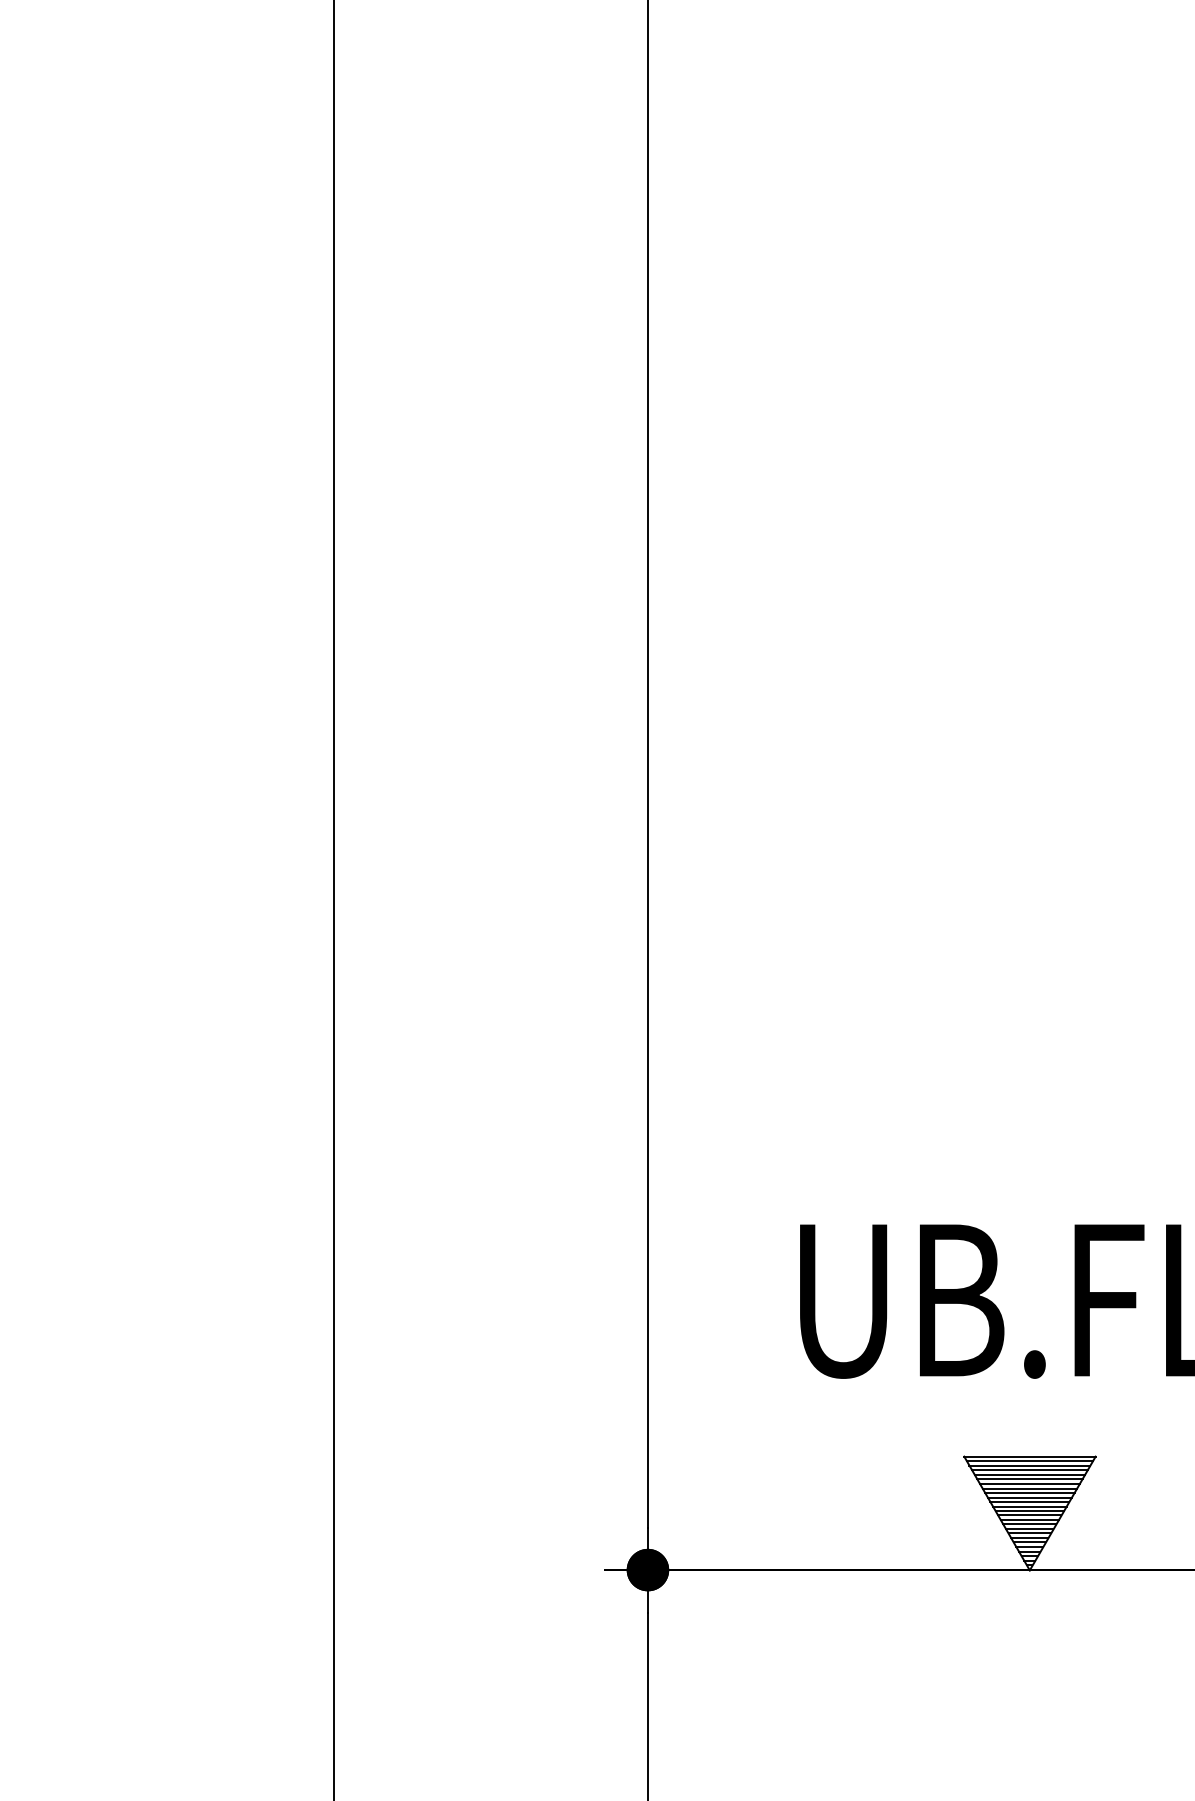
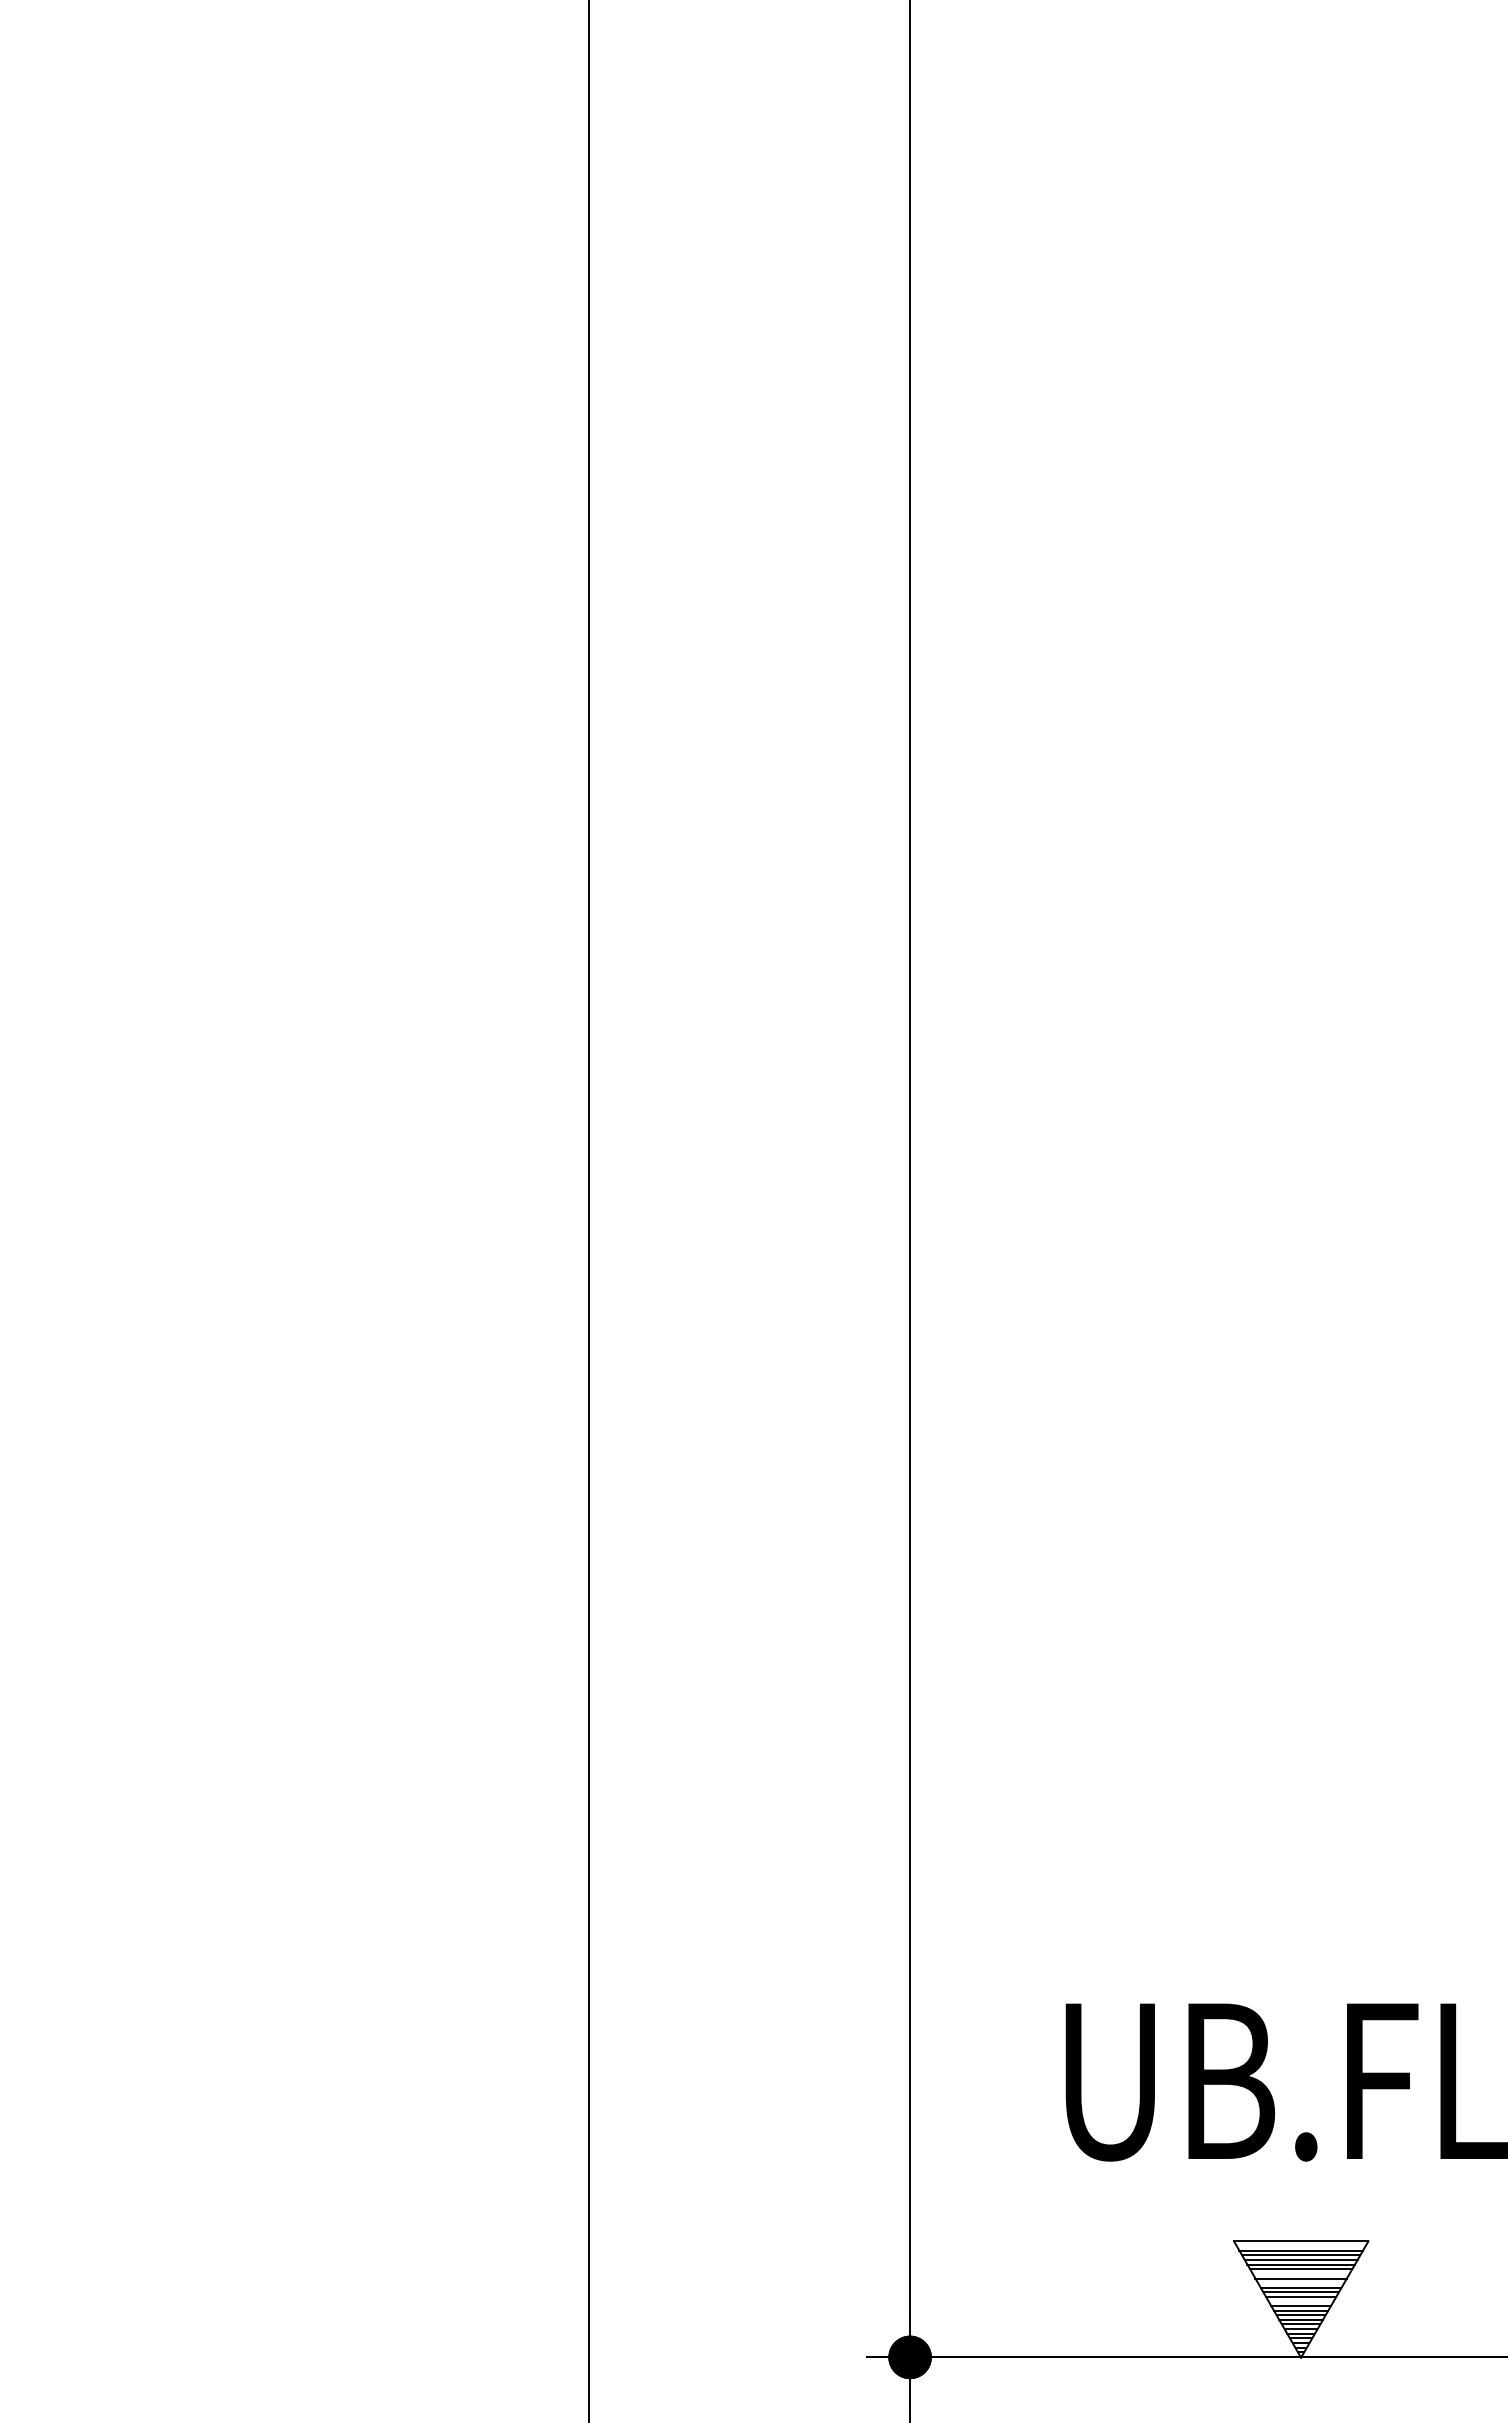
line: (1029, 1460) -> (1300, 2245), removed
line: (1029, 1488) -> (1300, 2273), removed
line: (1030, 1497) -> (1301, 2283), removed
line: (1029, 1515) -> (1300, 2301), removed

